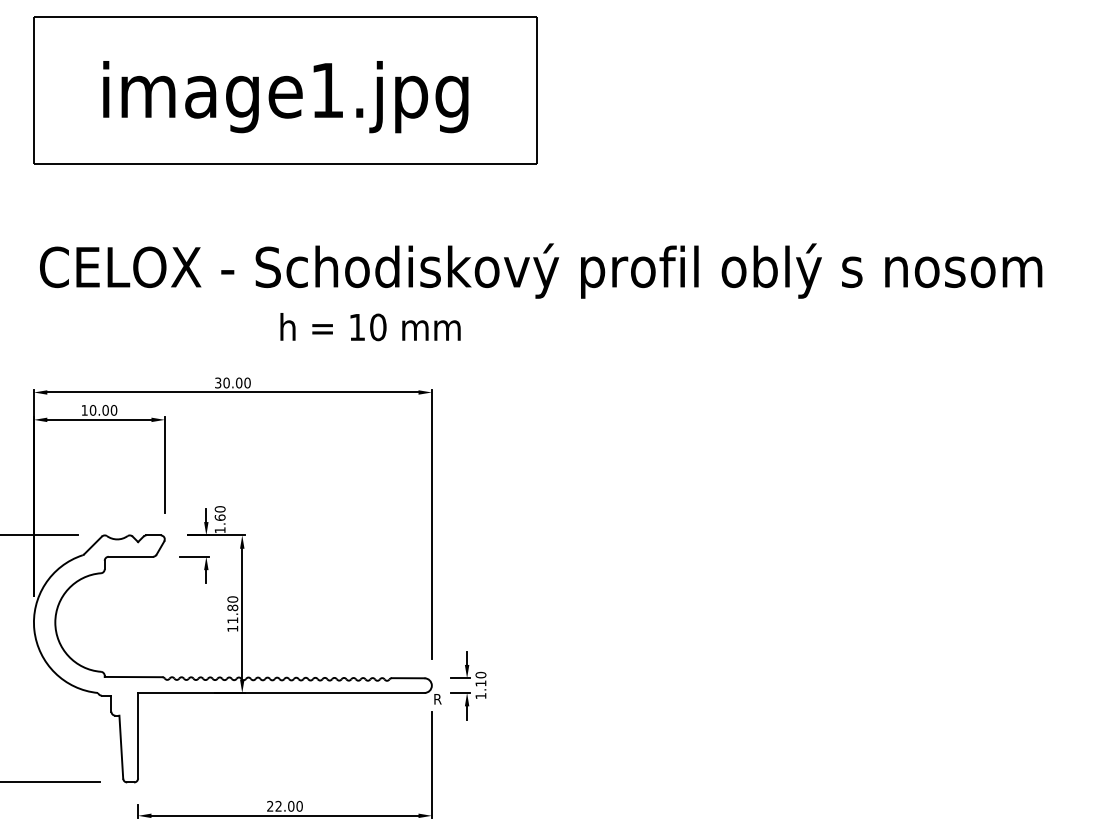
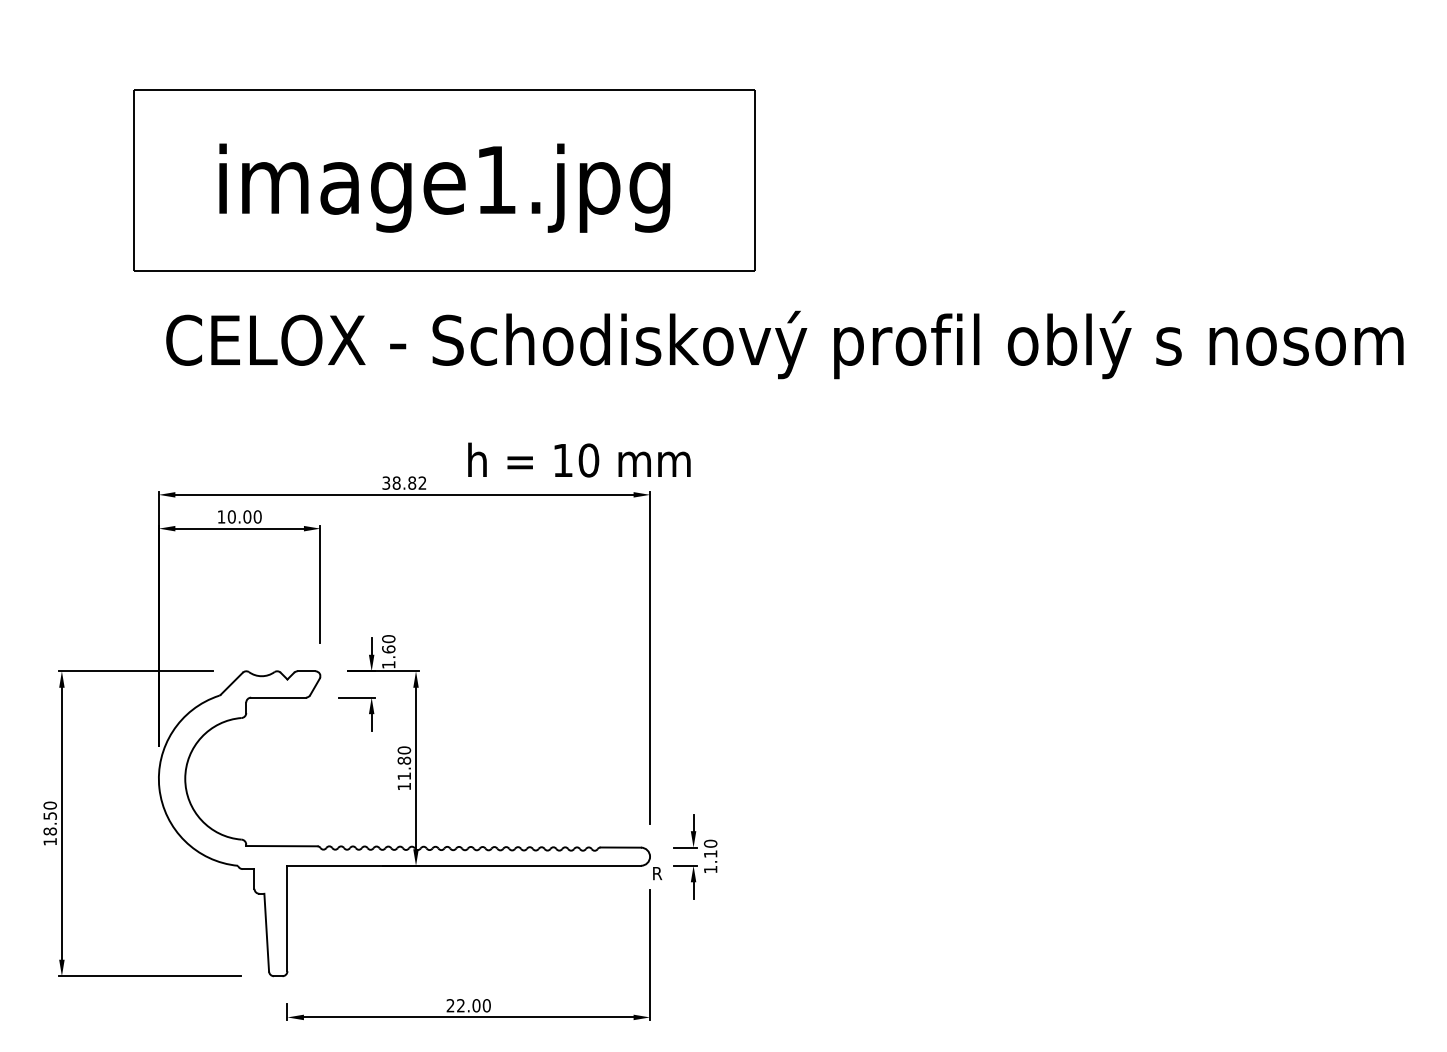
part: (285, 90) -> (444, 180), moved
text: (370, 326) -> (579, 459), moved
text: (236, 382) -> (409, 482), 30.00 -> 38.82

